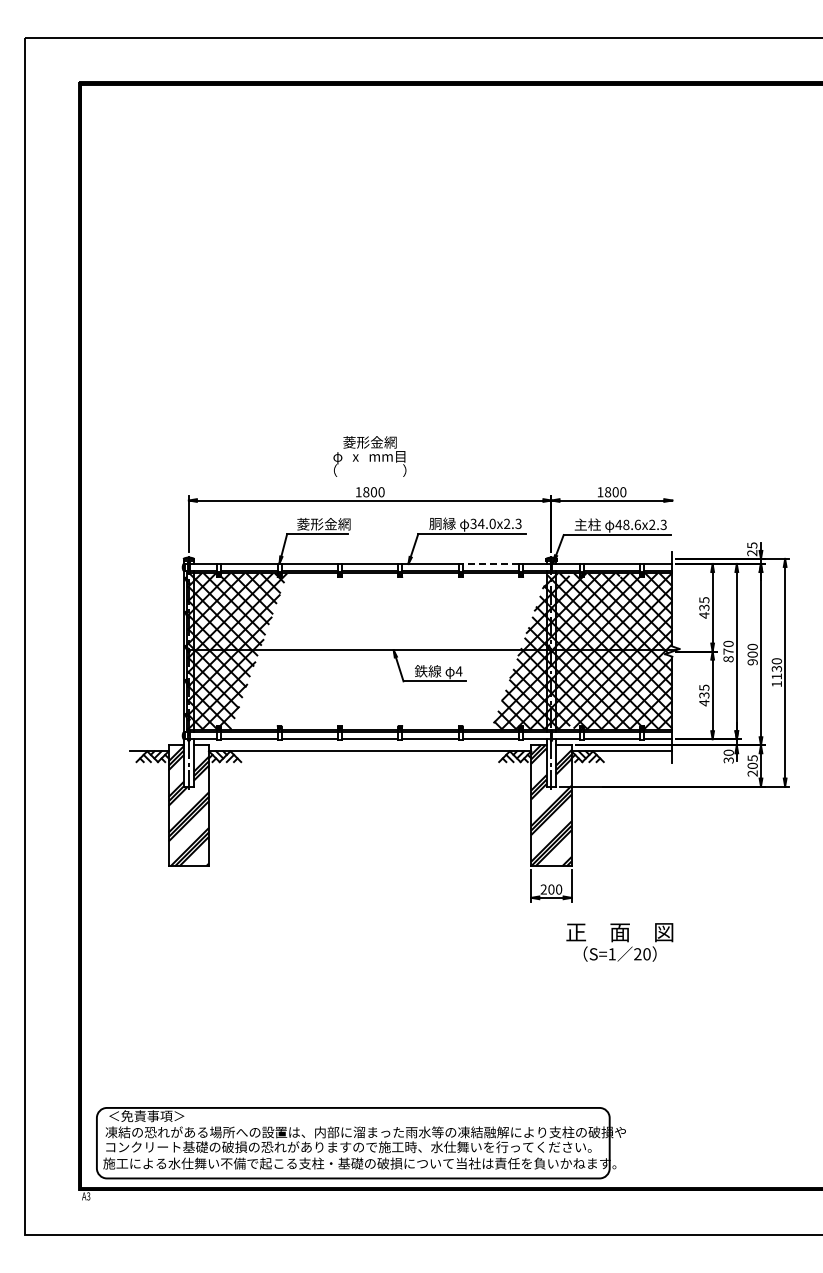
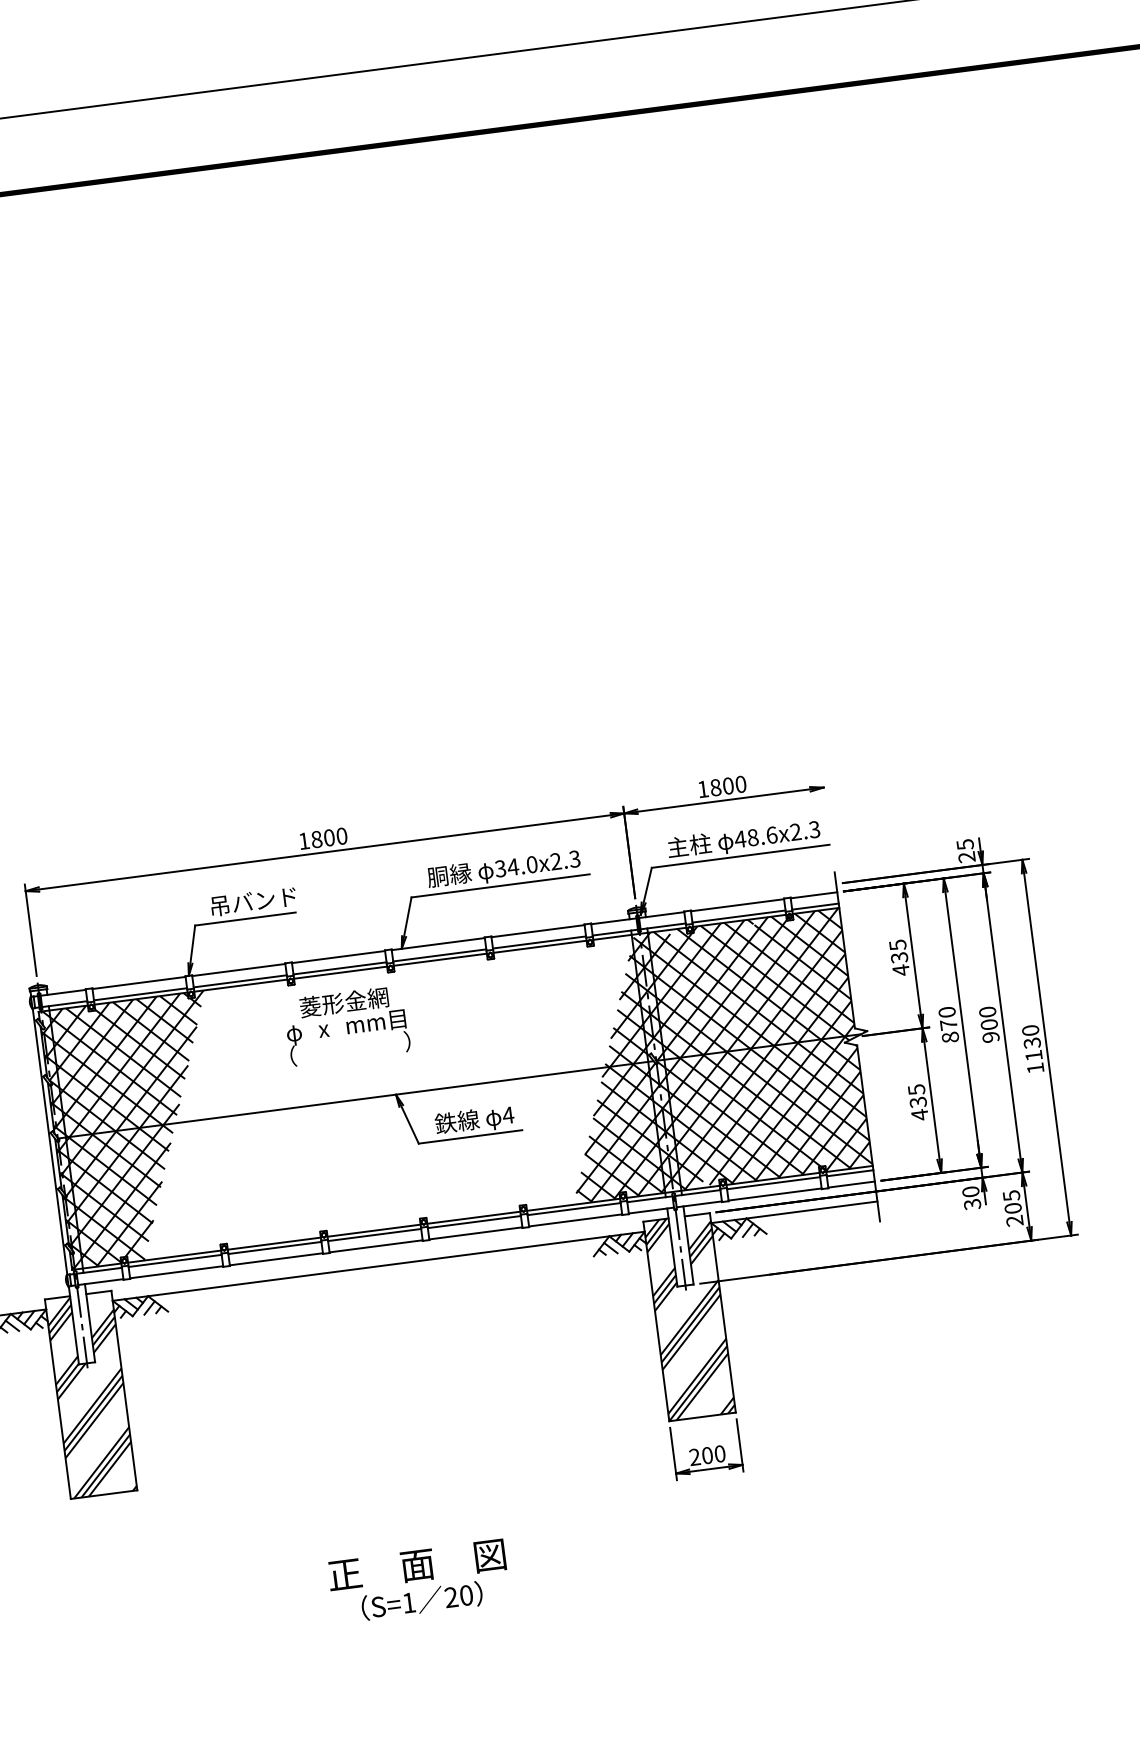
text: (369, 456) -> (346, 1025), moved
text: (323, 524) -> (253, 901), 菱形金網 -> 吊バンド
line: (490, 563) -> (537, 930), dashed -> solid
text: (619, 942) -> (418, 1581), moved

